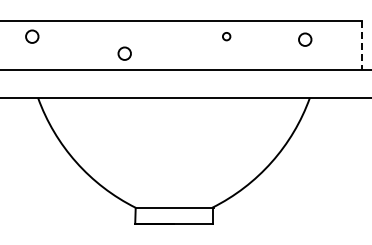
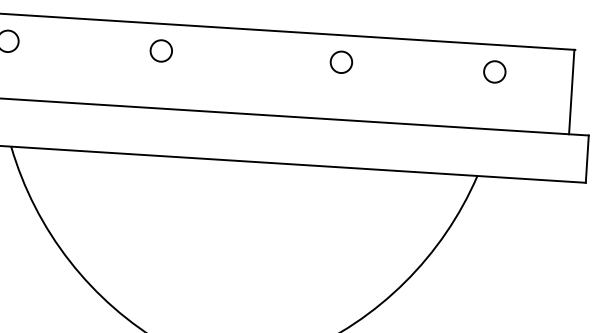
circle: (226, 36) -> (340, 61), size x1.67
circle: (305, 39) -> (495, 71), moved
line: (361, 45) -> (571, 91), dashed -> solid
circle: (124, 53) -> (160, 50), moved

